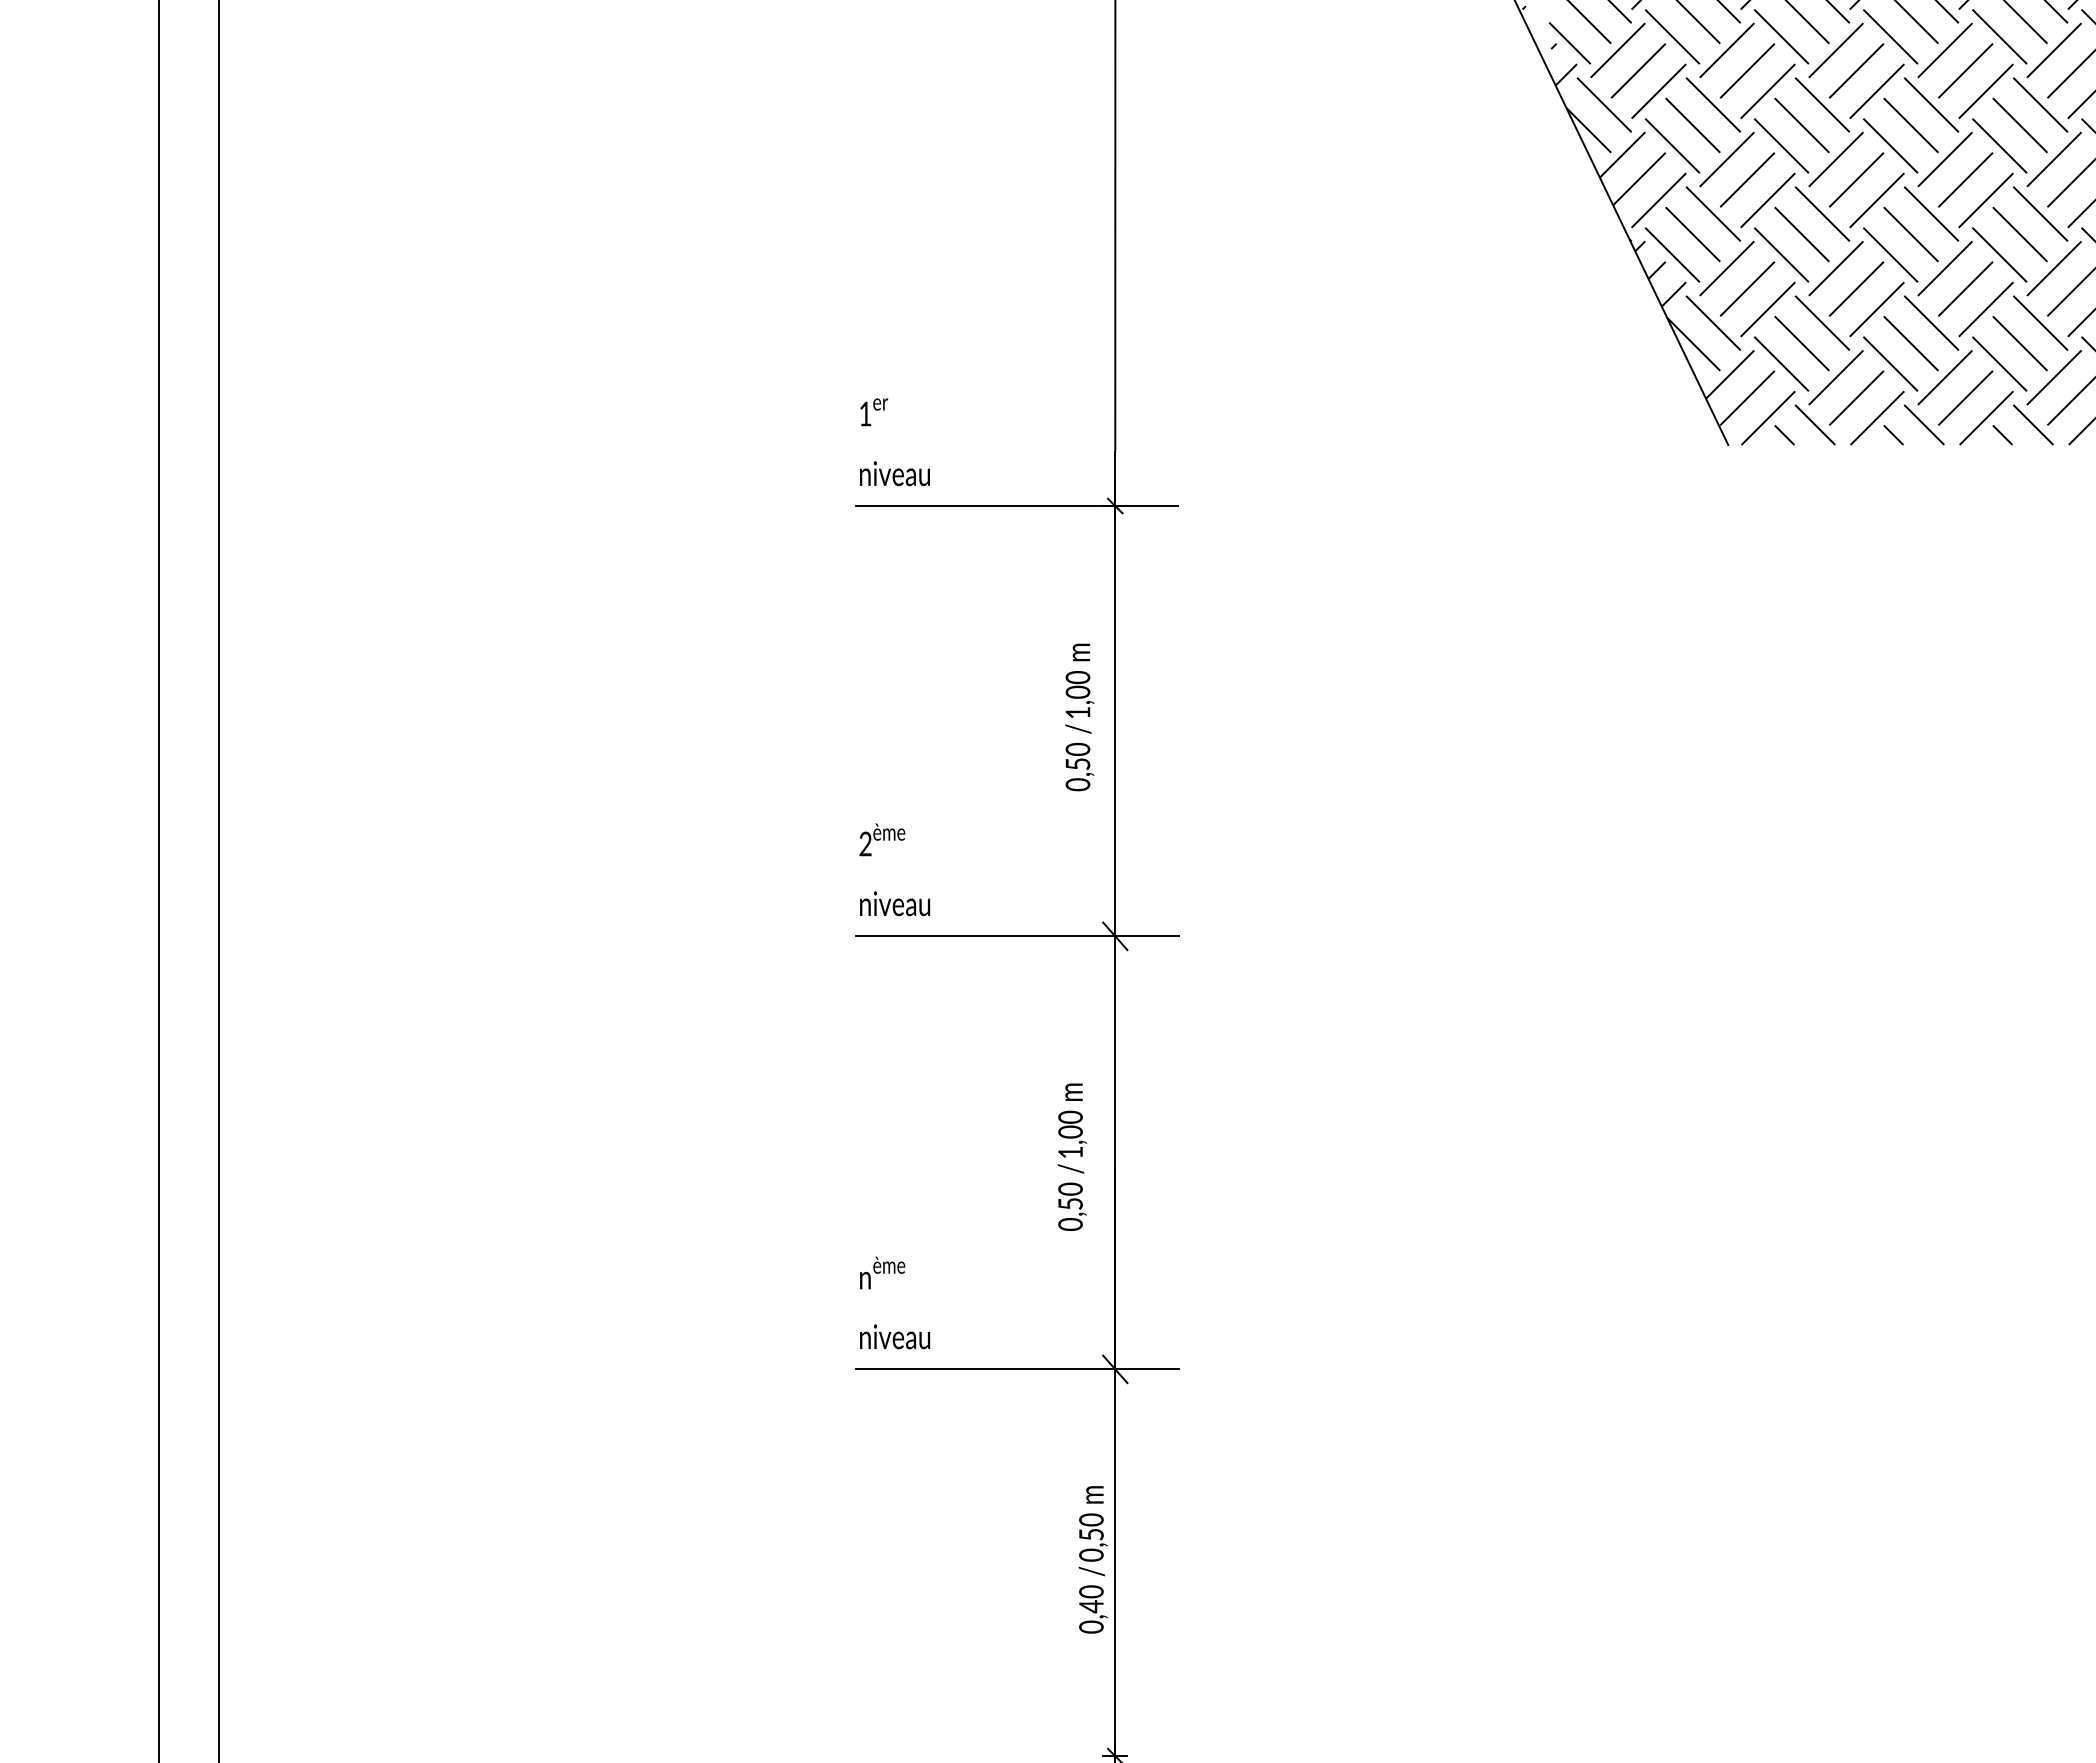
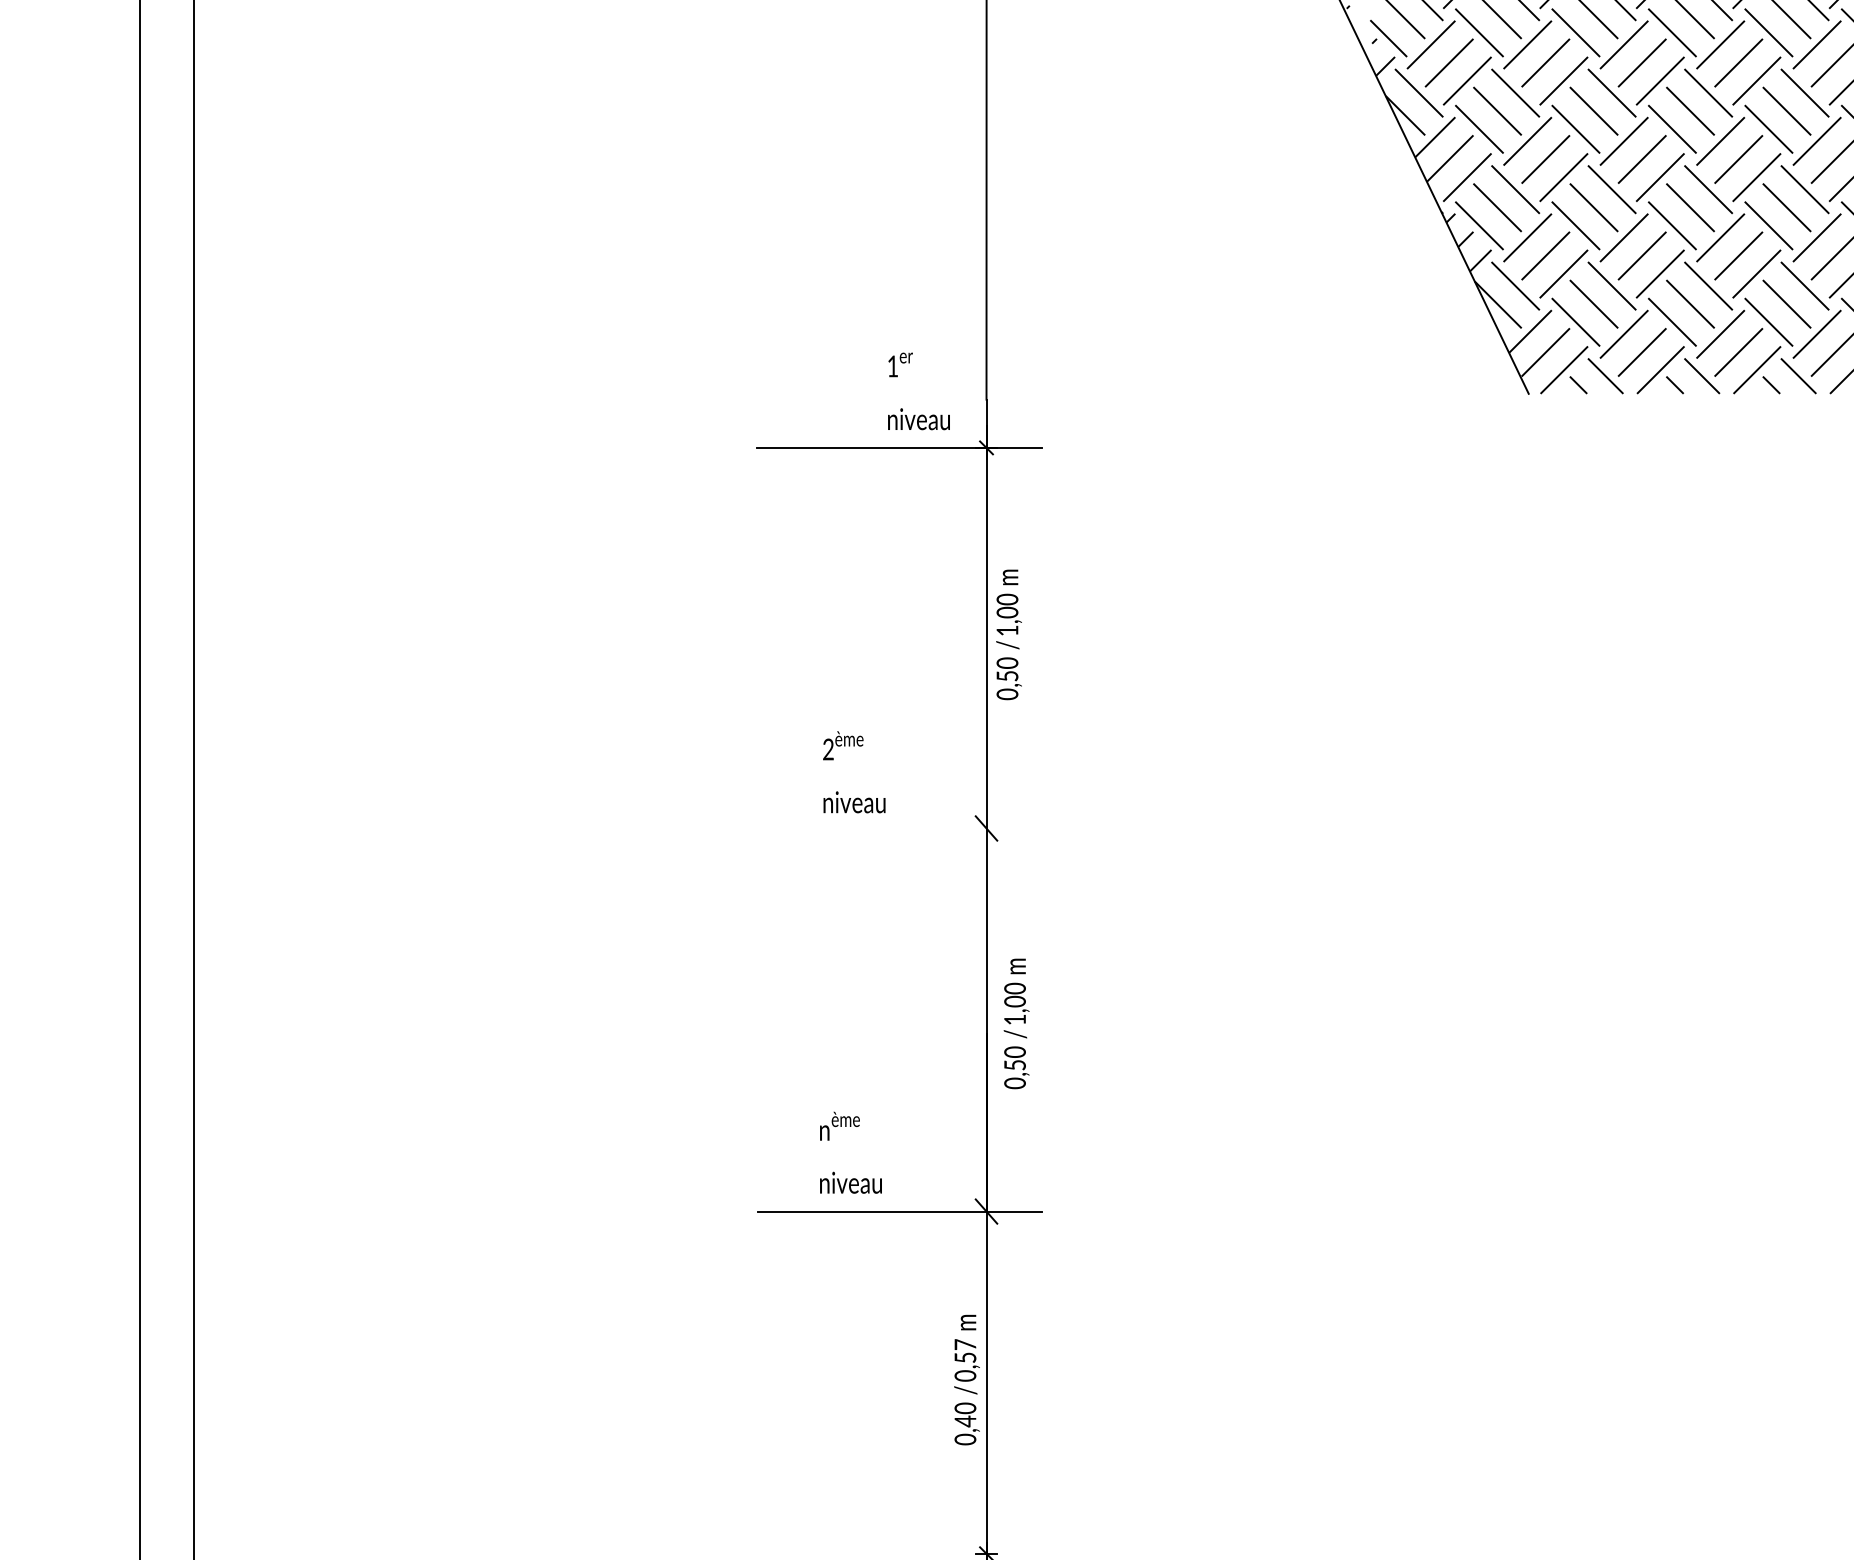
text: (894, 442) -> (918, 391), moved
text: (1079, 717) -> (1008, 634), moved
text: (894, 869) -> (854, 772), moved
line: (1017, 936) -> (900, 828), removed
text: (1071, 1156) -> (1015, 1023), moved
text: (895, 1302) -> (851, 1152), moved
text: (1091, 1519) -> (965, 1344), 0,50 -> 0,57

